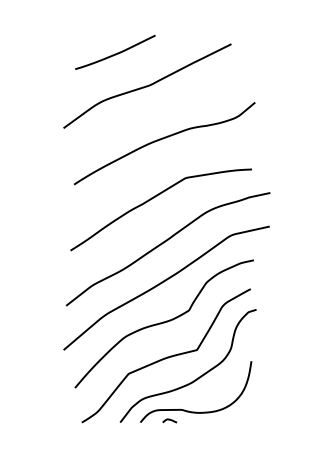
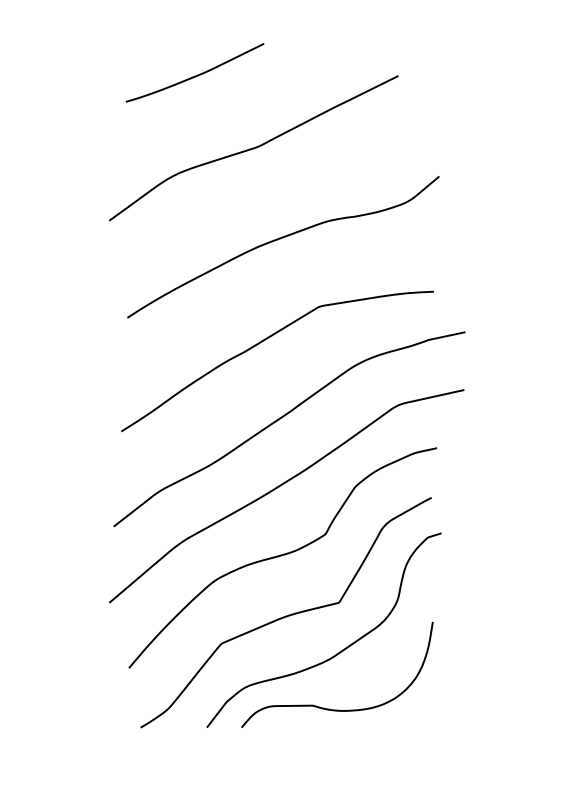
curve: (115, 53) -> (195, 74), moved
curve: (169, 420) -> (291, 724), removed

